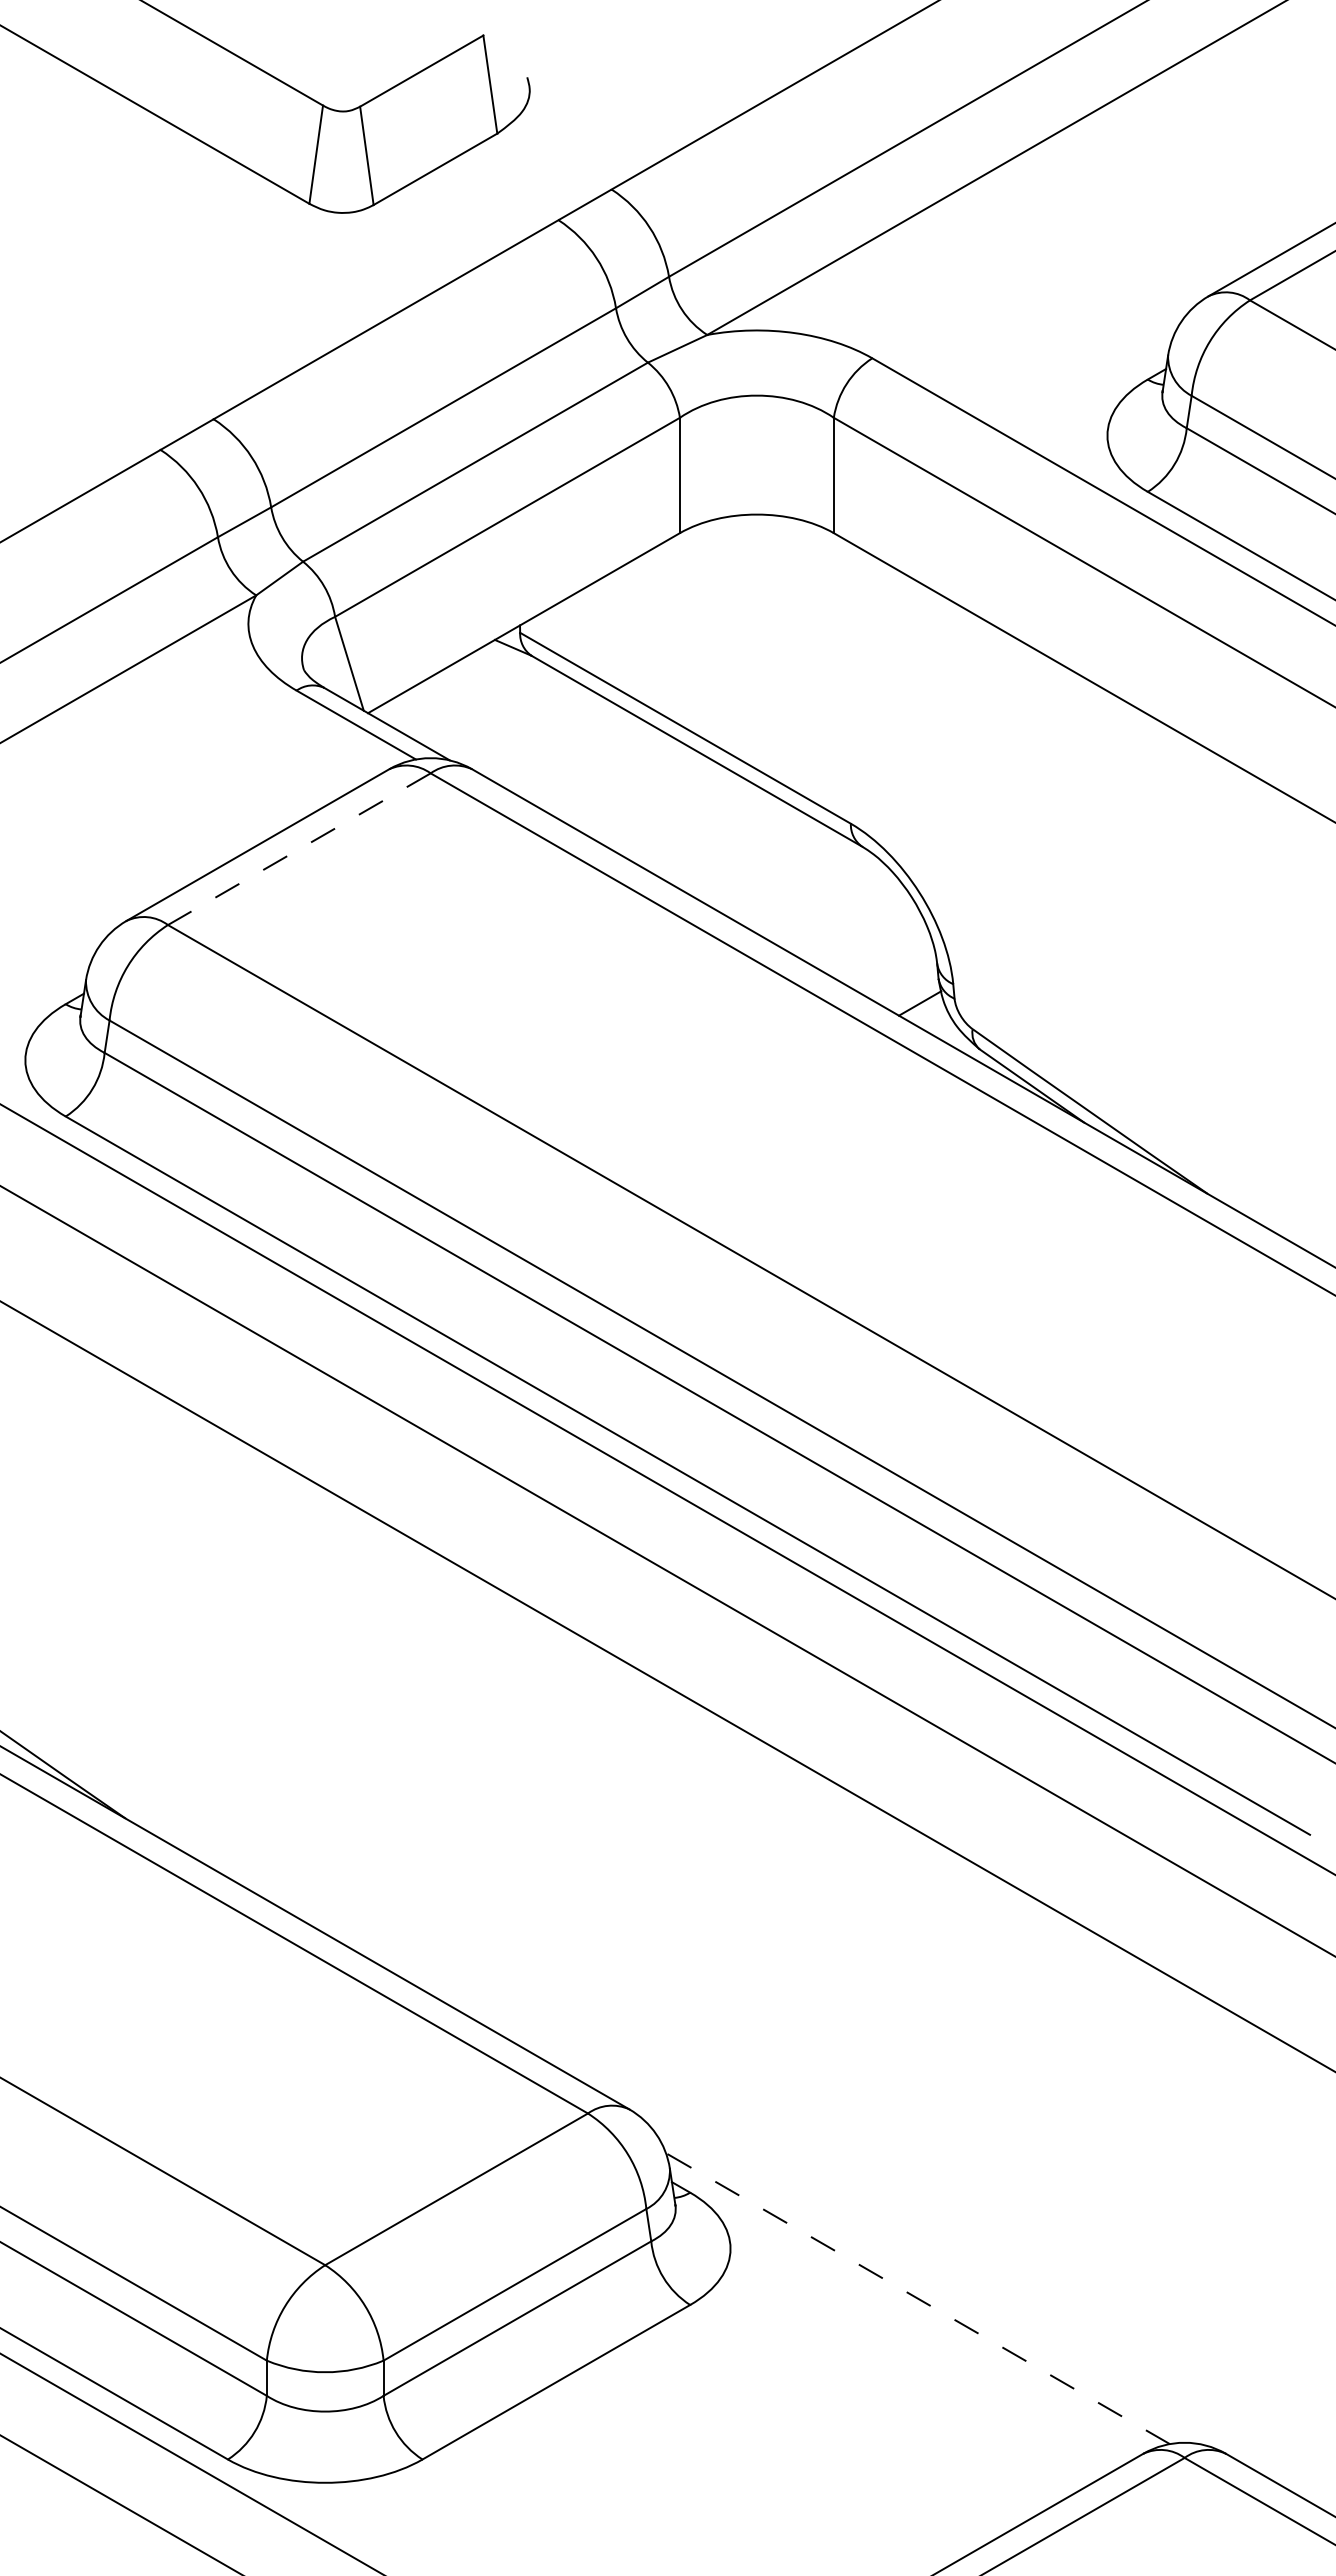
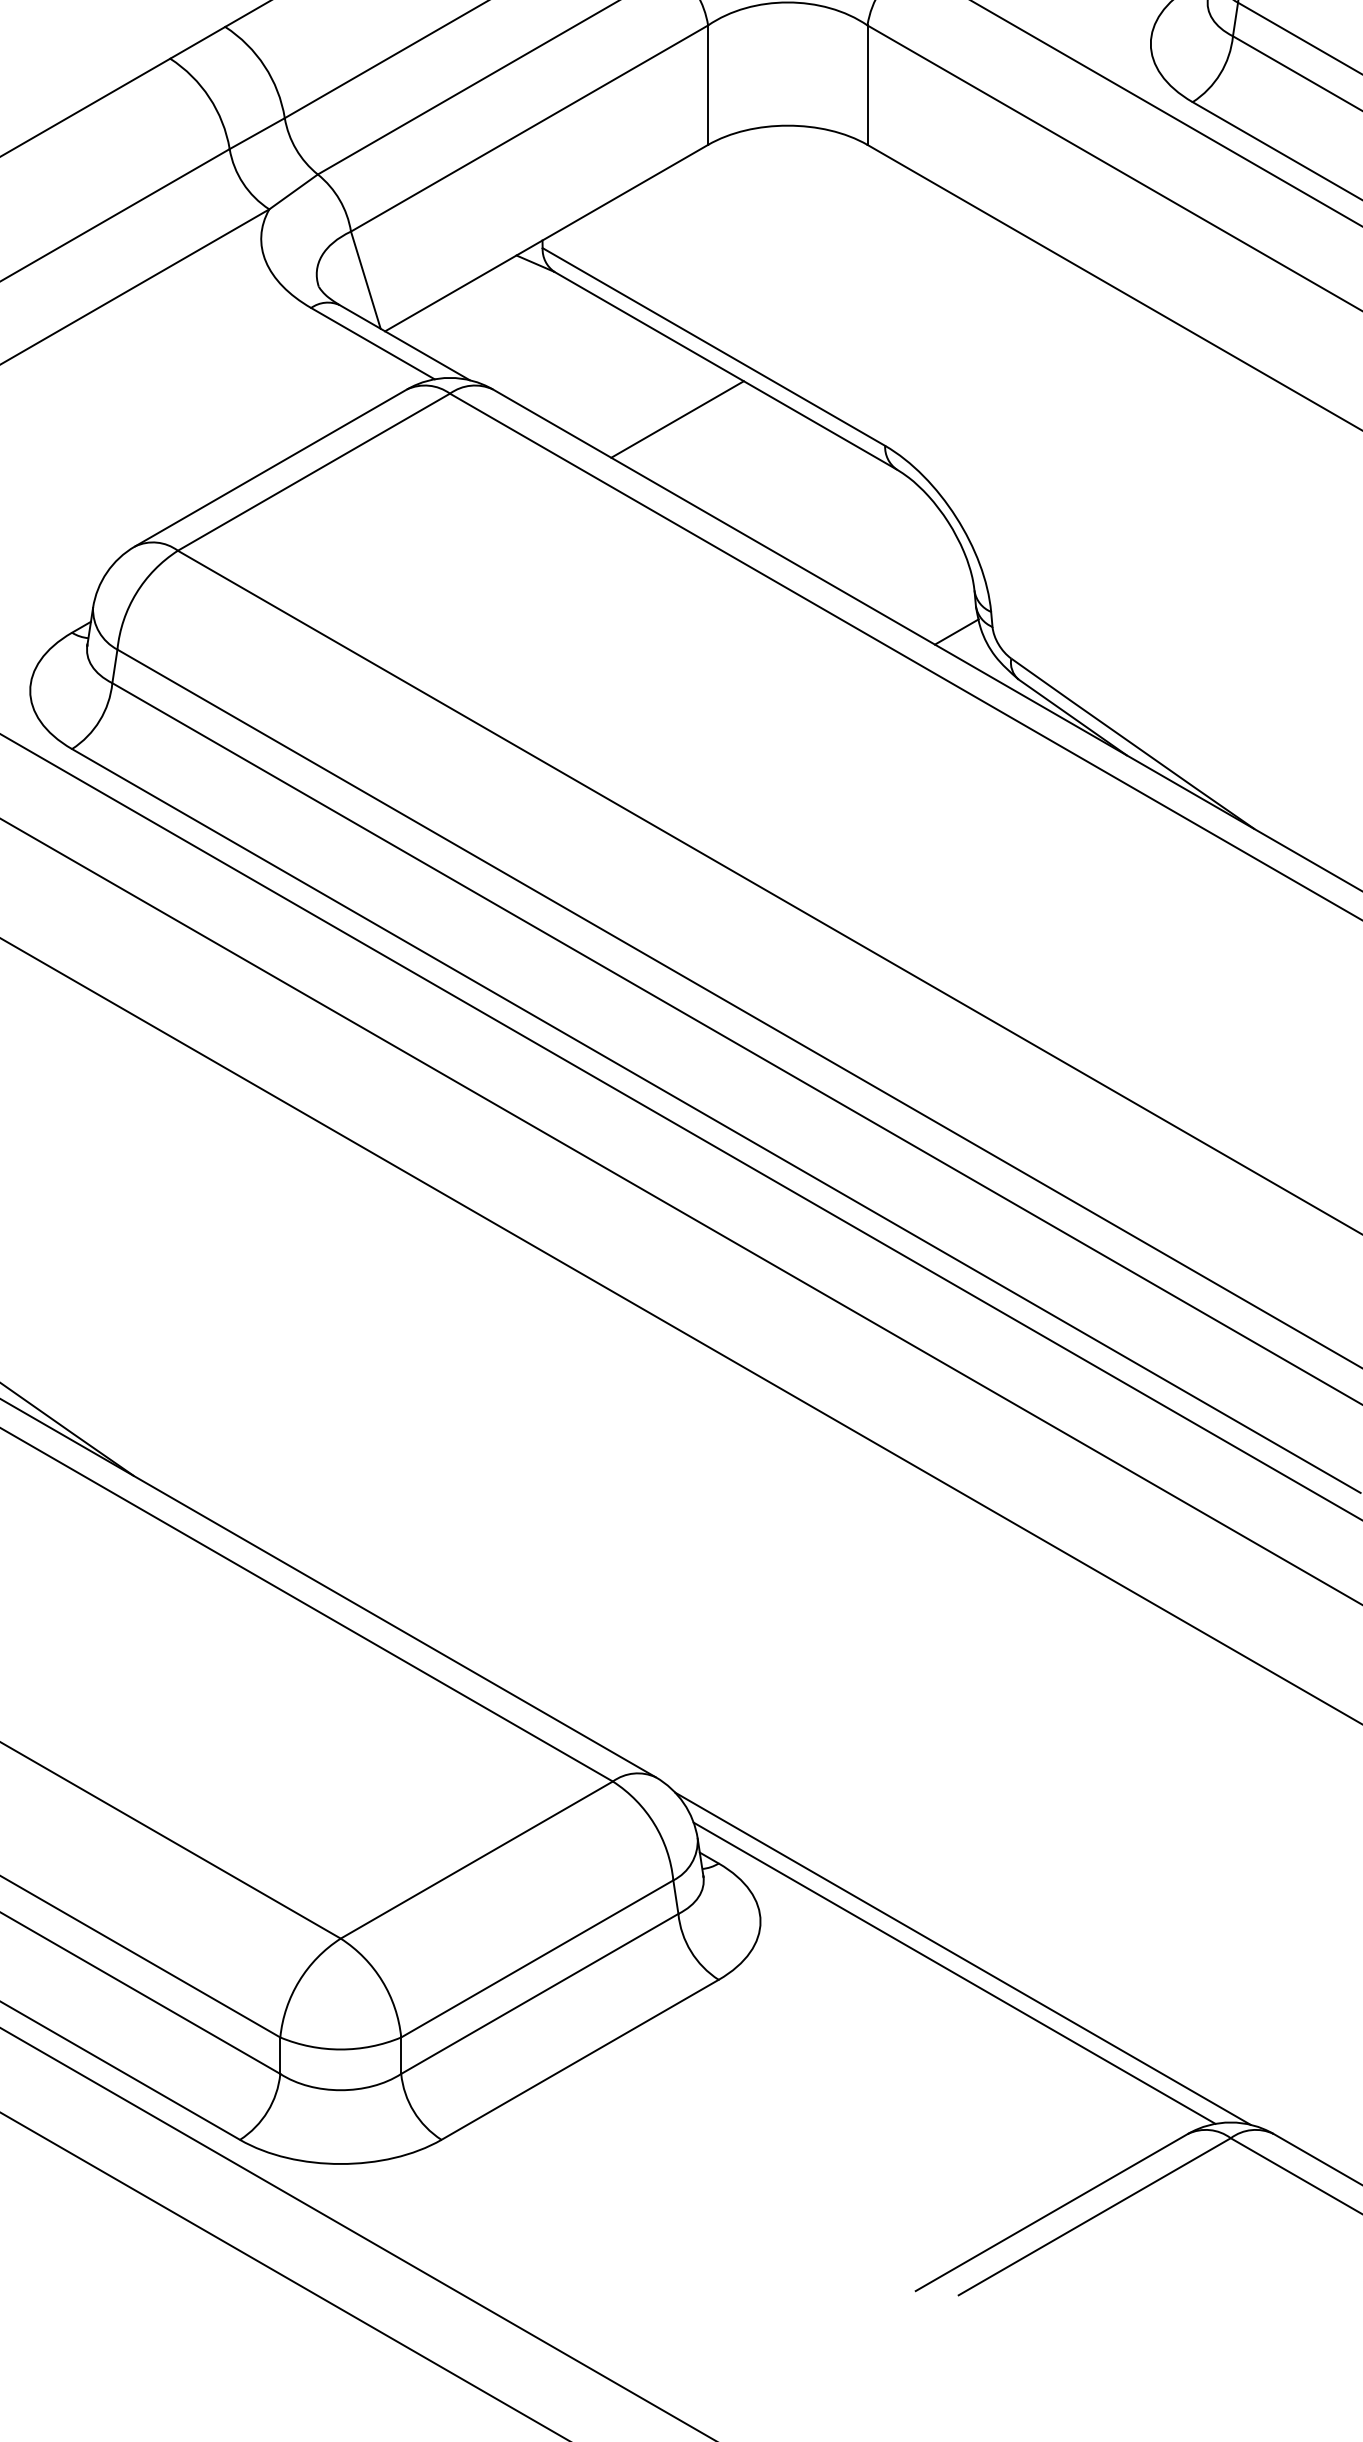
line: (650, 798) -> (677, 419), added
line: (299, 849) -> (314, 472), dashed -> solid
line: (925, 2284) -> (962, 1958), added
line: (917, 2298) -> (954, 1973), dashed -> solid

